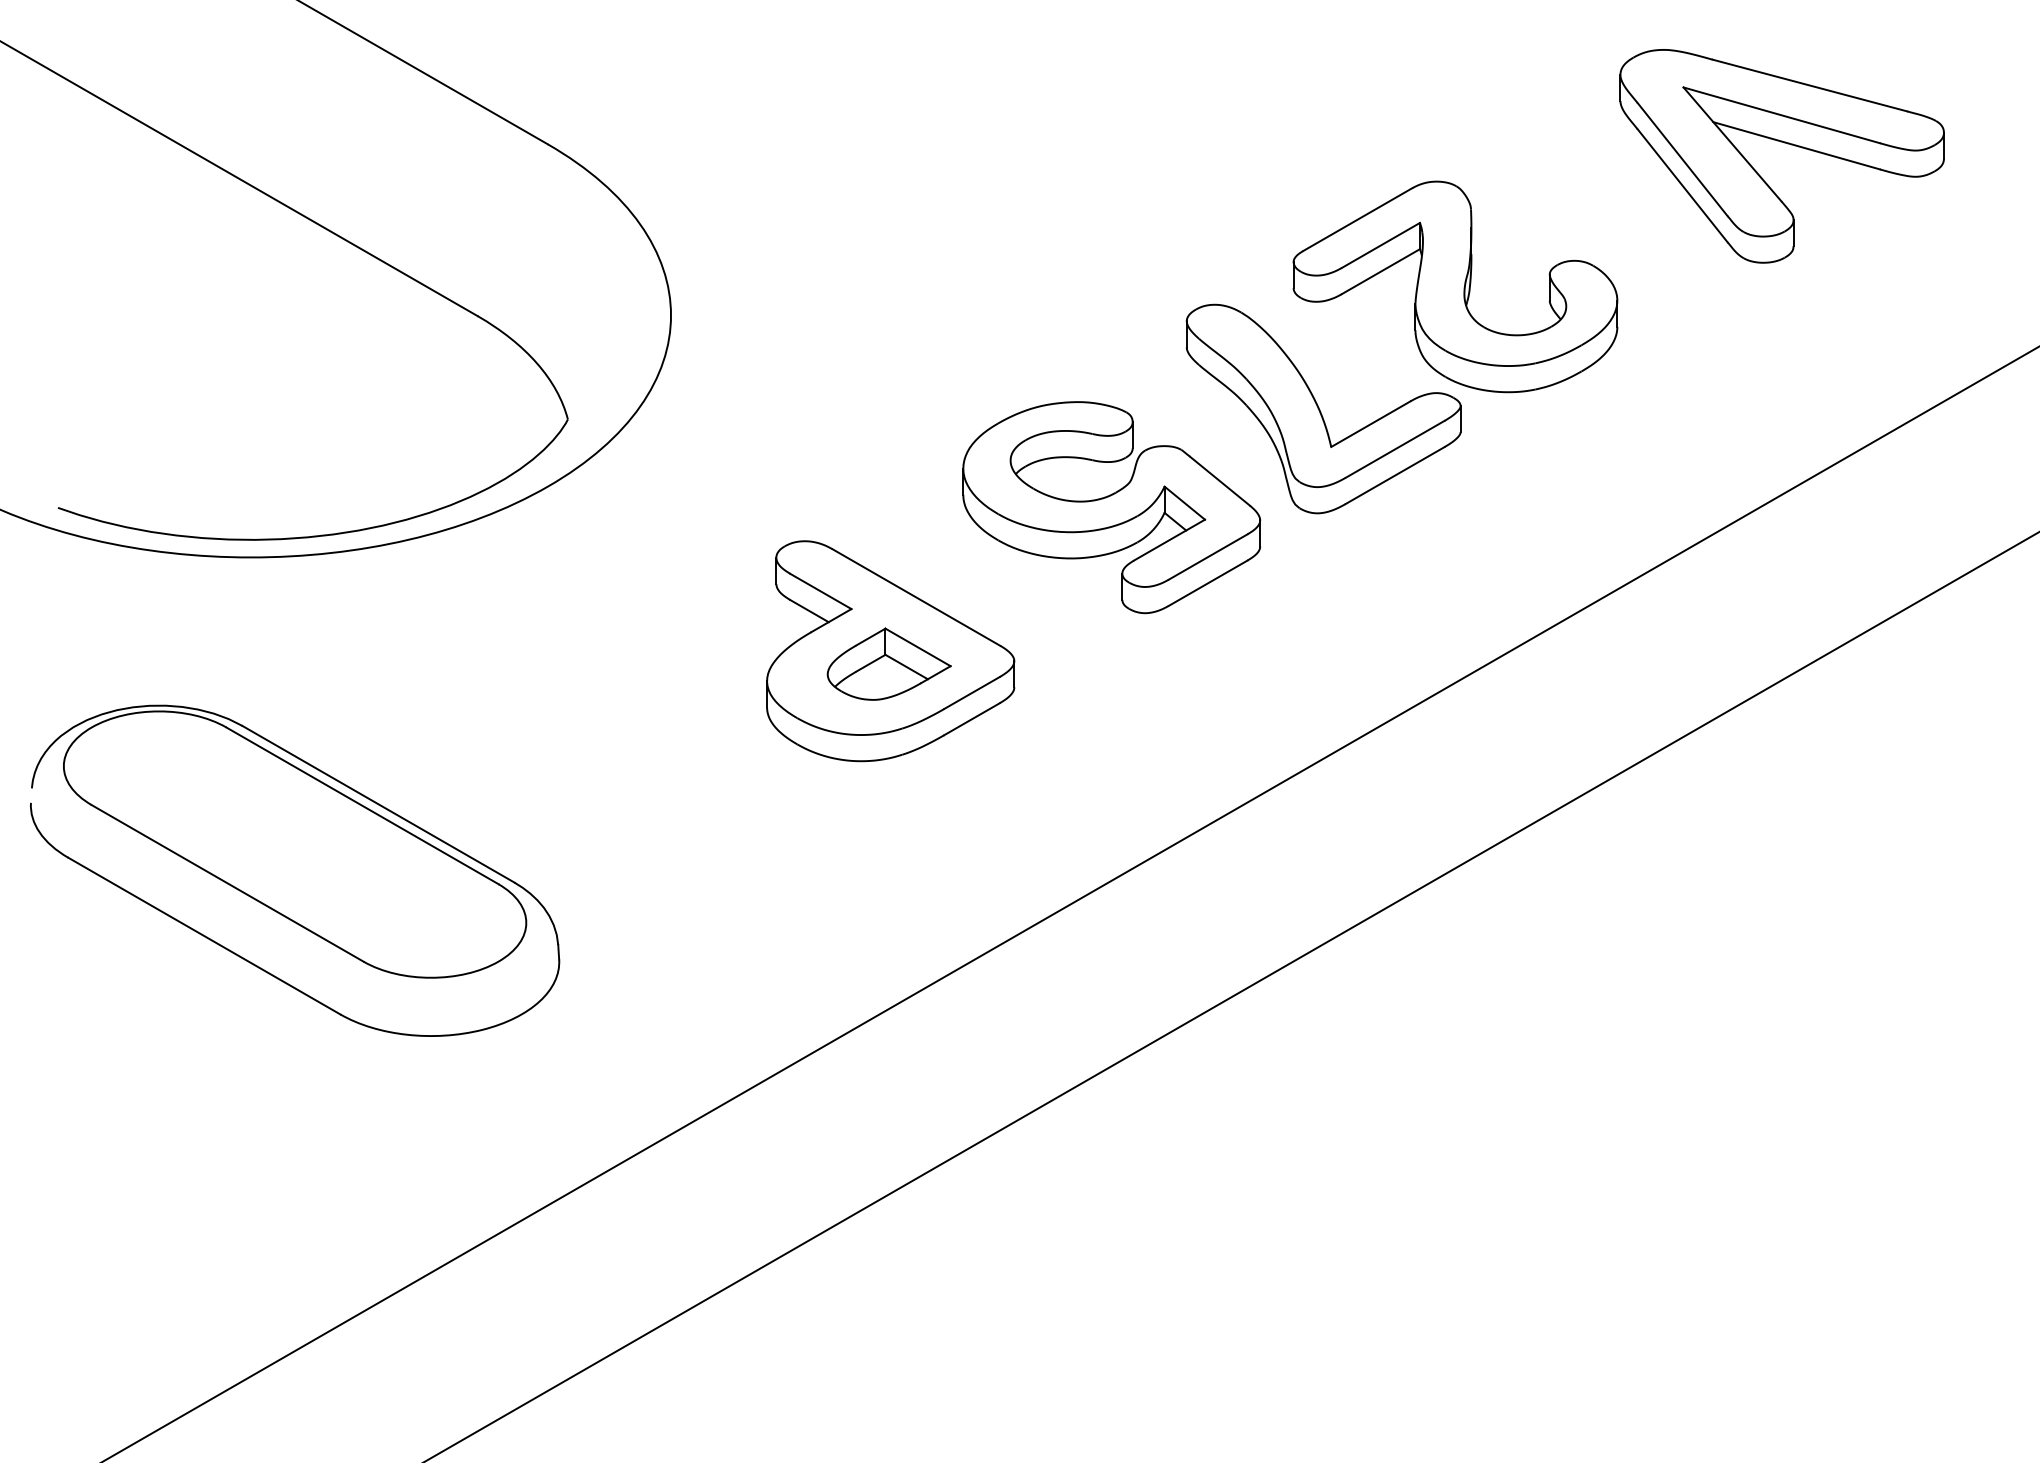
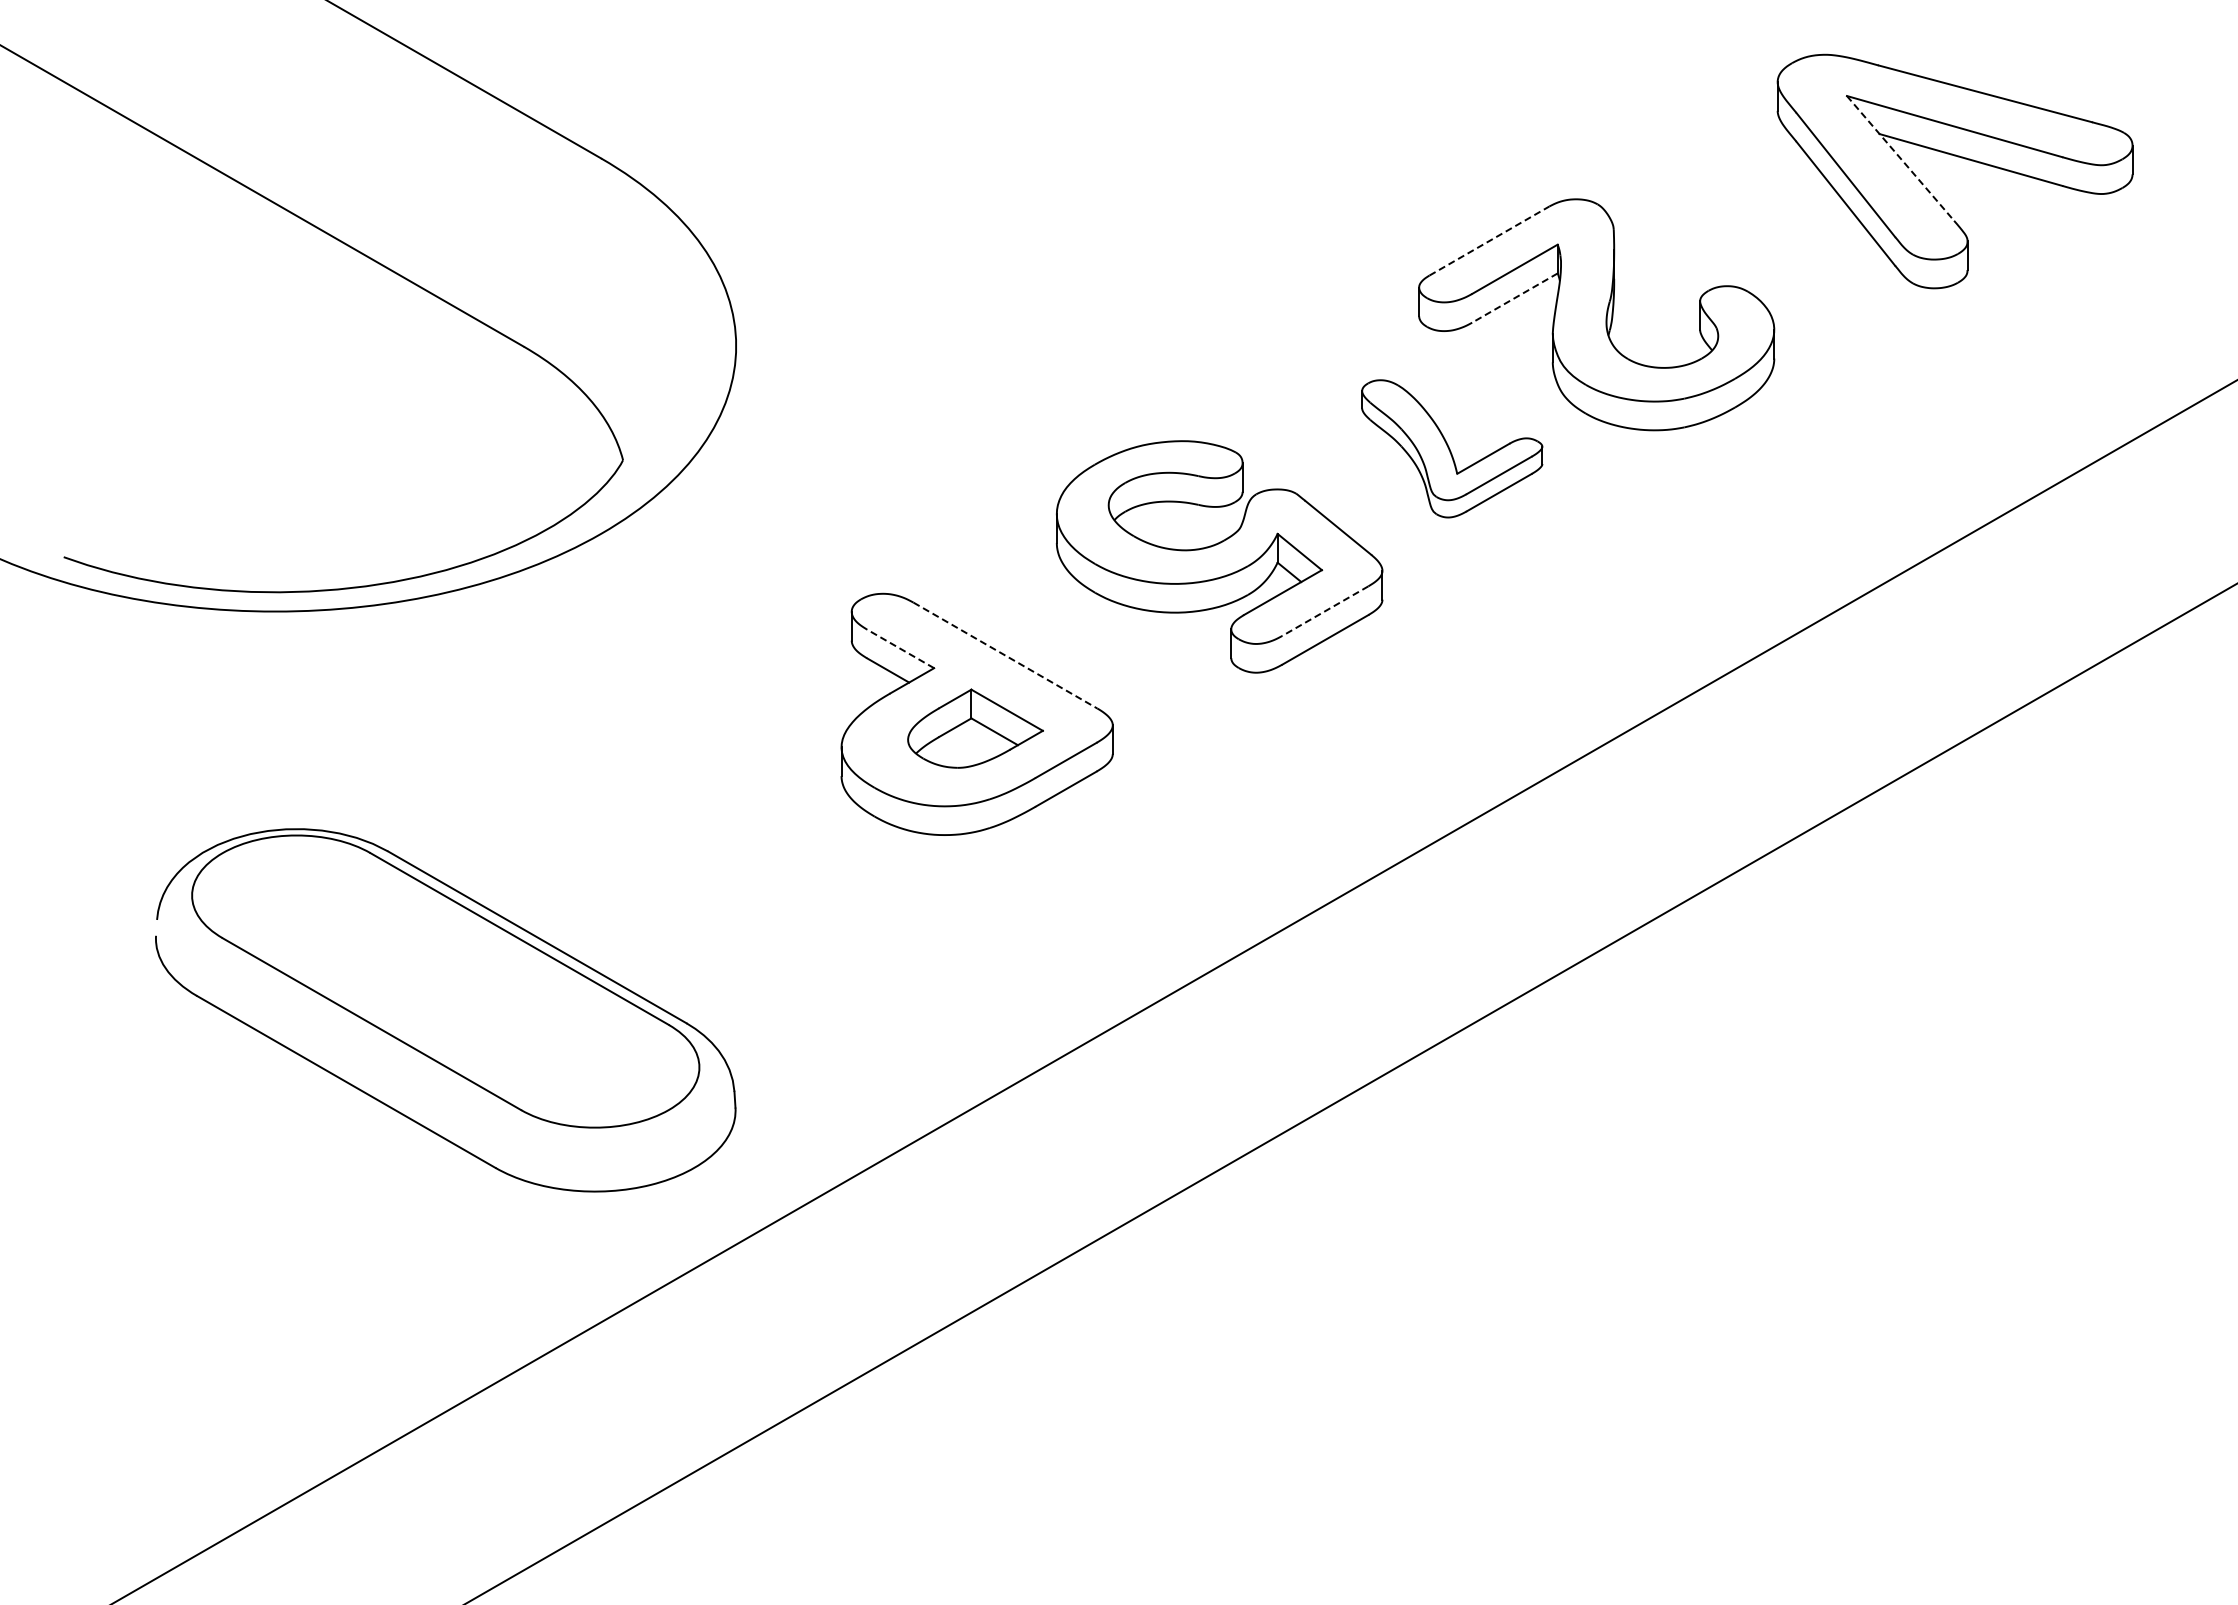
line: (1732, 144) -> (1900, 158), solid -> dashed
line: (1357, 219) -> (1489, 240), solid -> dashed
line: (1380, 272) -> (1514, 298), solid -> dashed
part: (1324, 408) -> (1452, 448), size x0.6
line: (1208, 557) -> (1325, 611), solid -> dashed
line: (820, 591) -> (900, 648), solid -> dashed
line: (916, 597) -> (1005, 655), solid -> dashed
part: (294, 870) -> (445, 1010), moved

